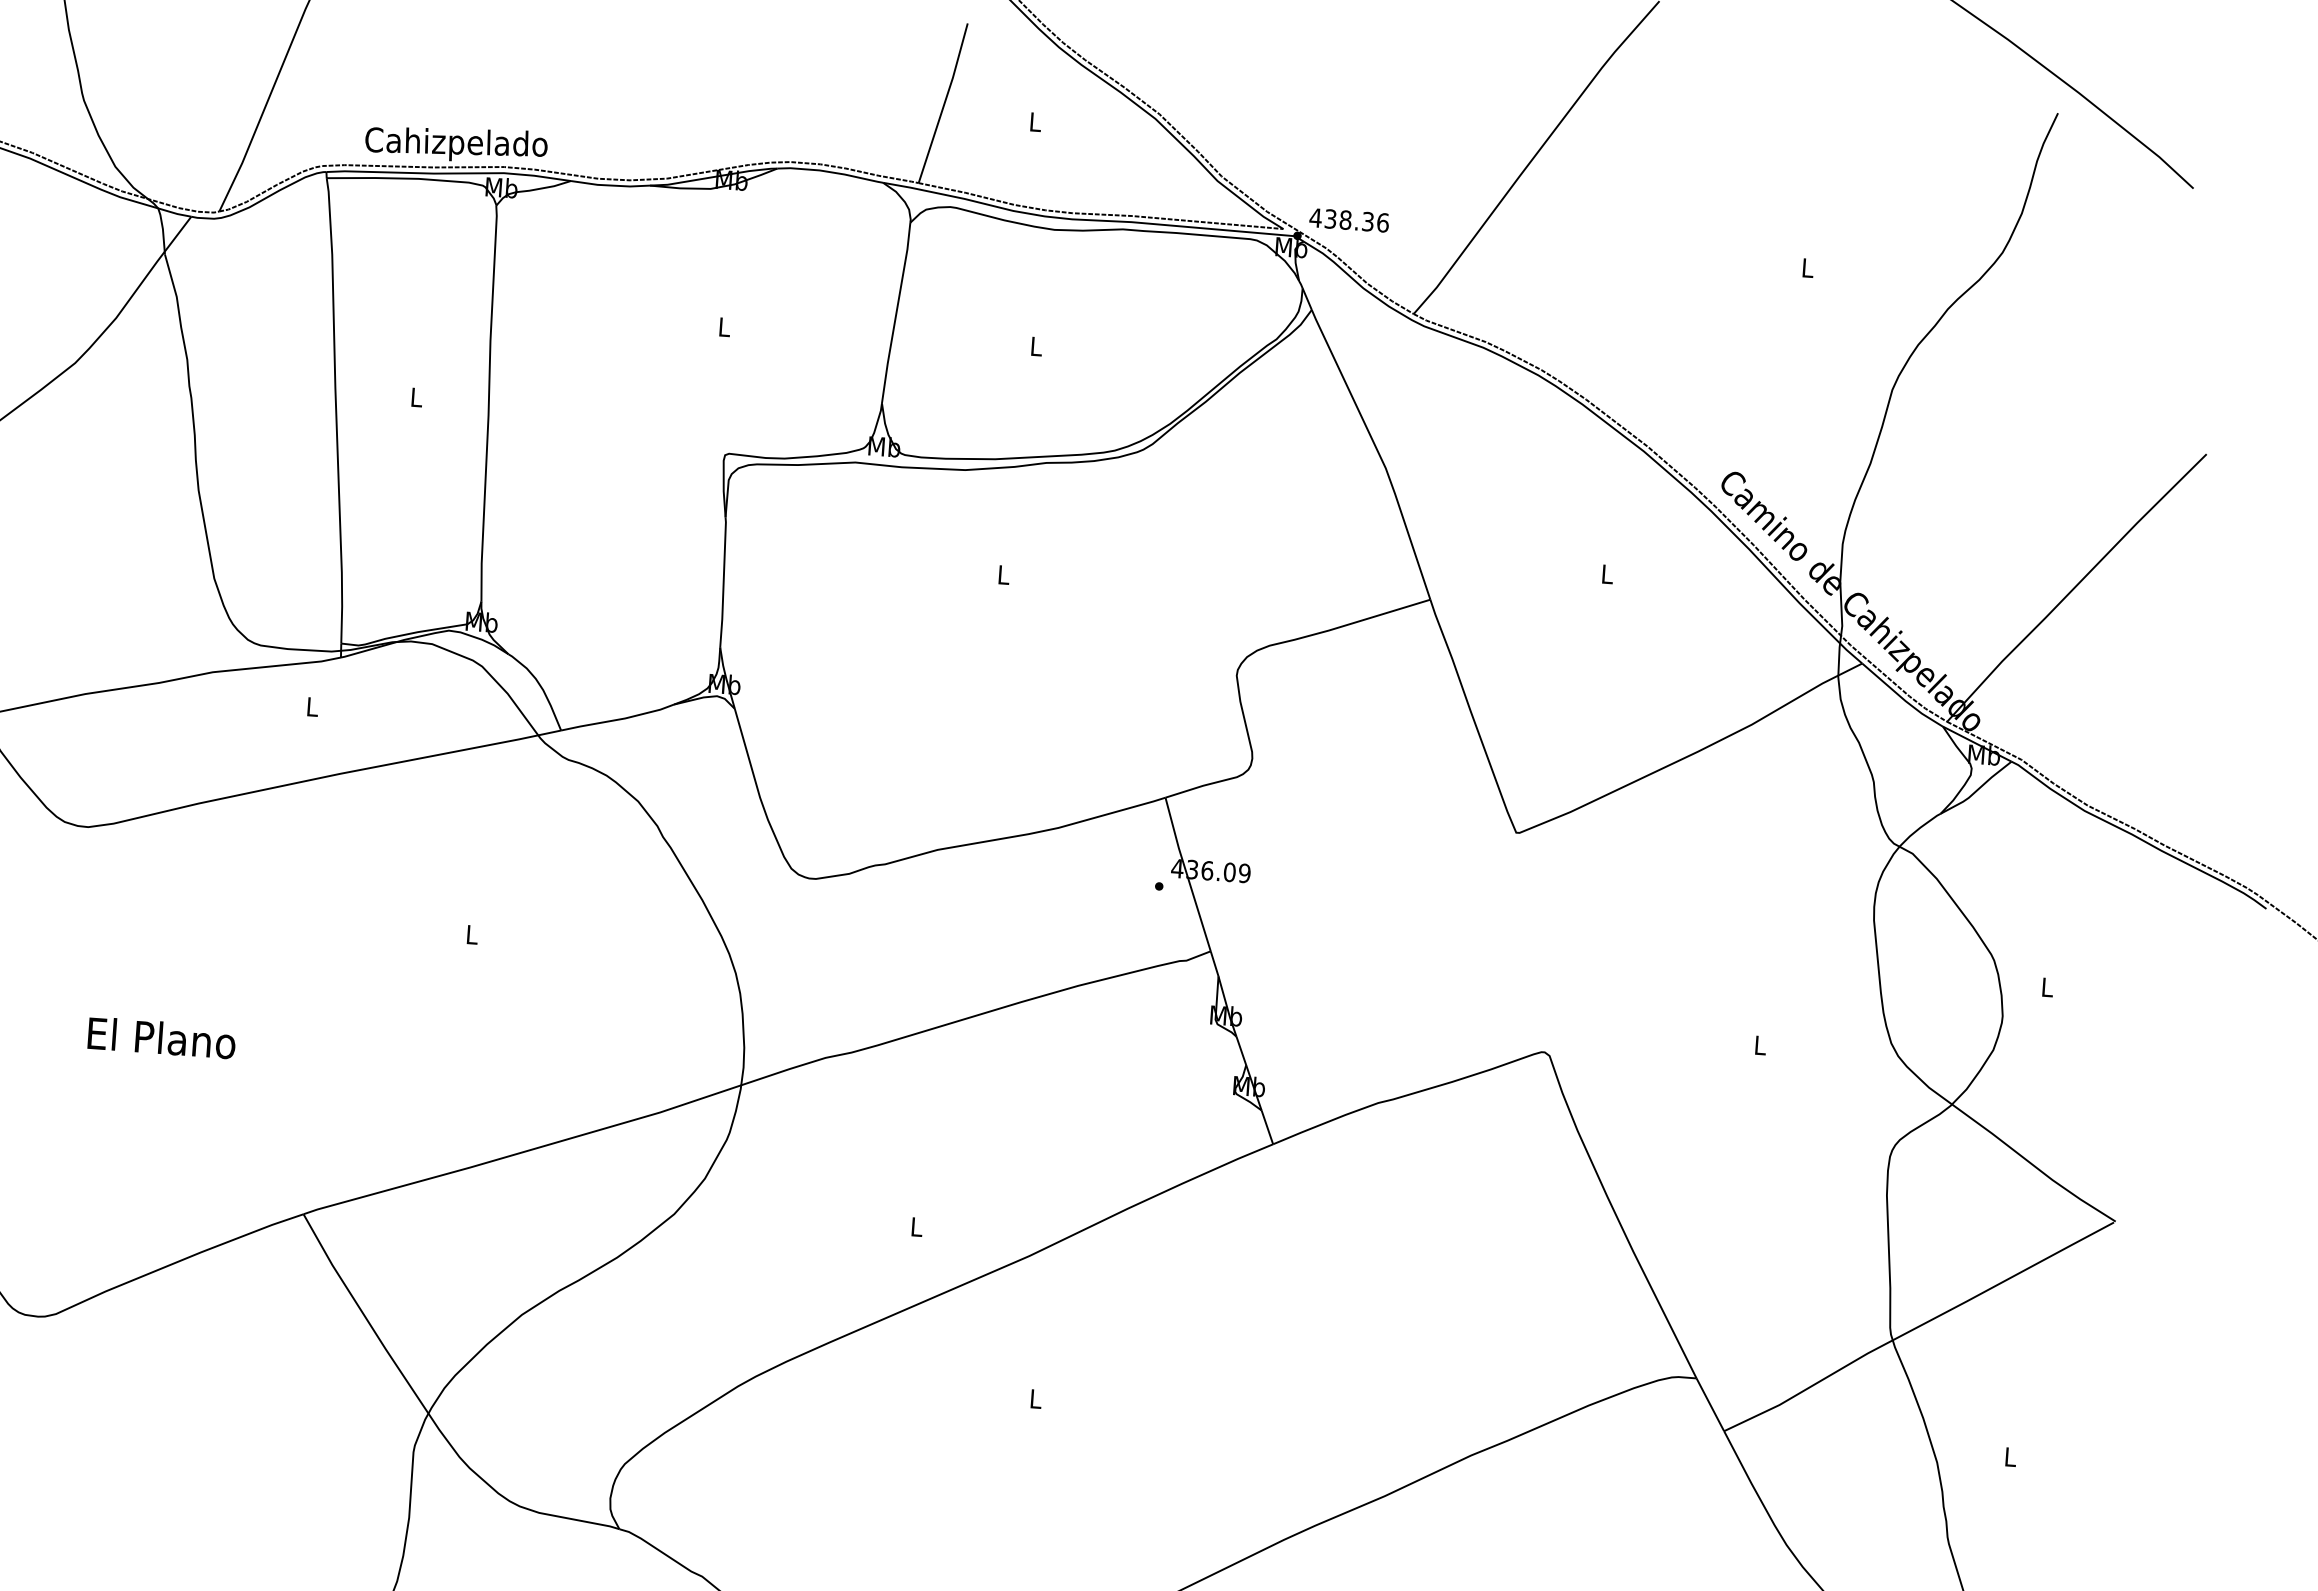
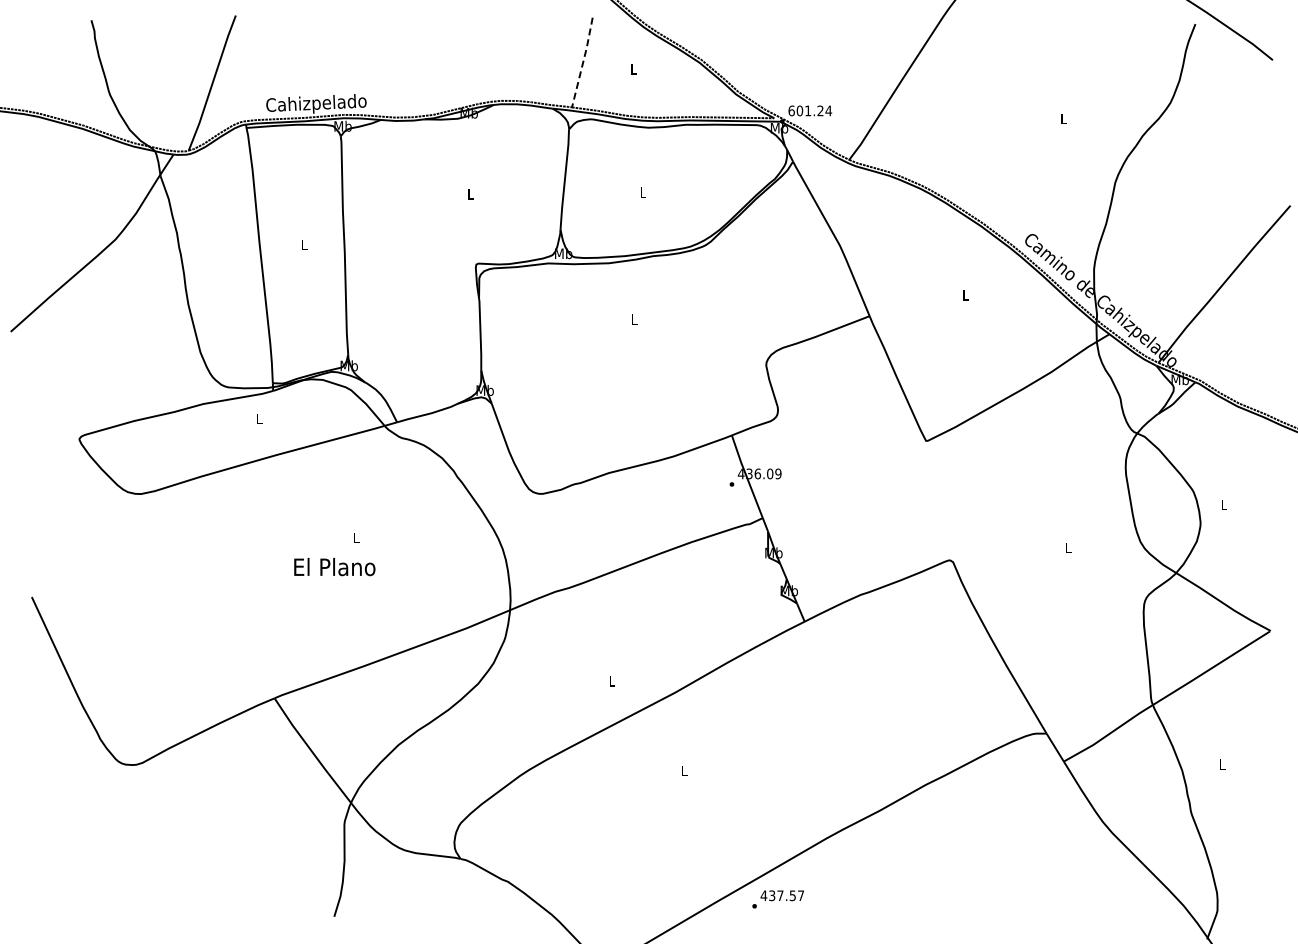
line: (945, 103) -> (583, 62), solid -> dashed
text: (1348, 219) -> (809, 110), 438.36 -> 601.24
text: (161, 1038) -> (334, 567), moved

